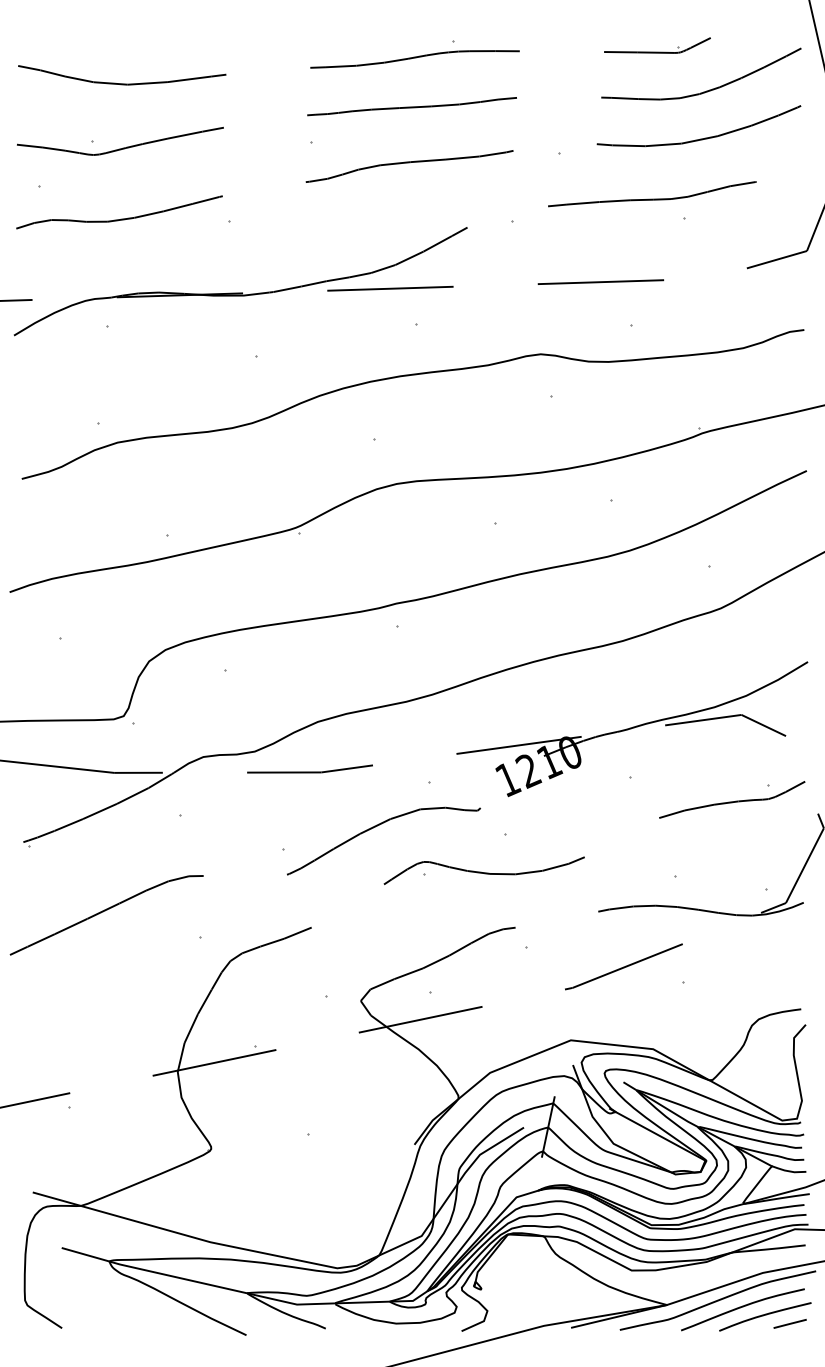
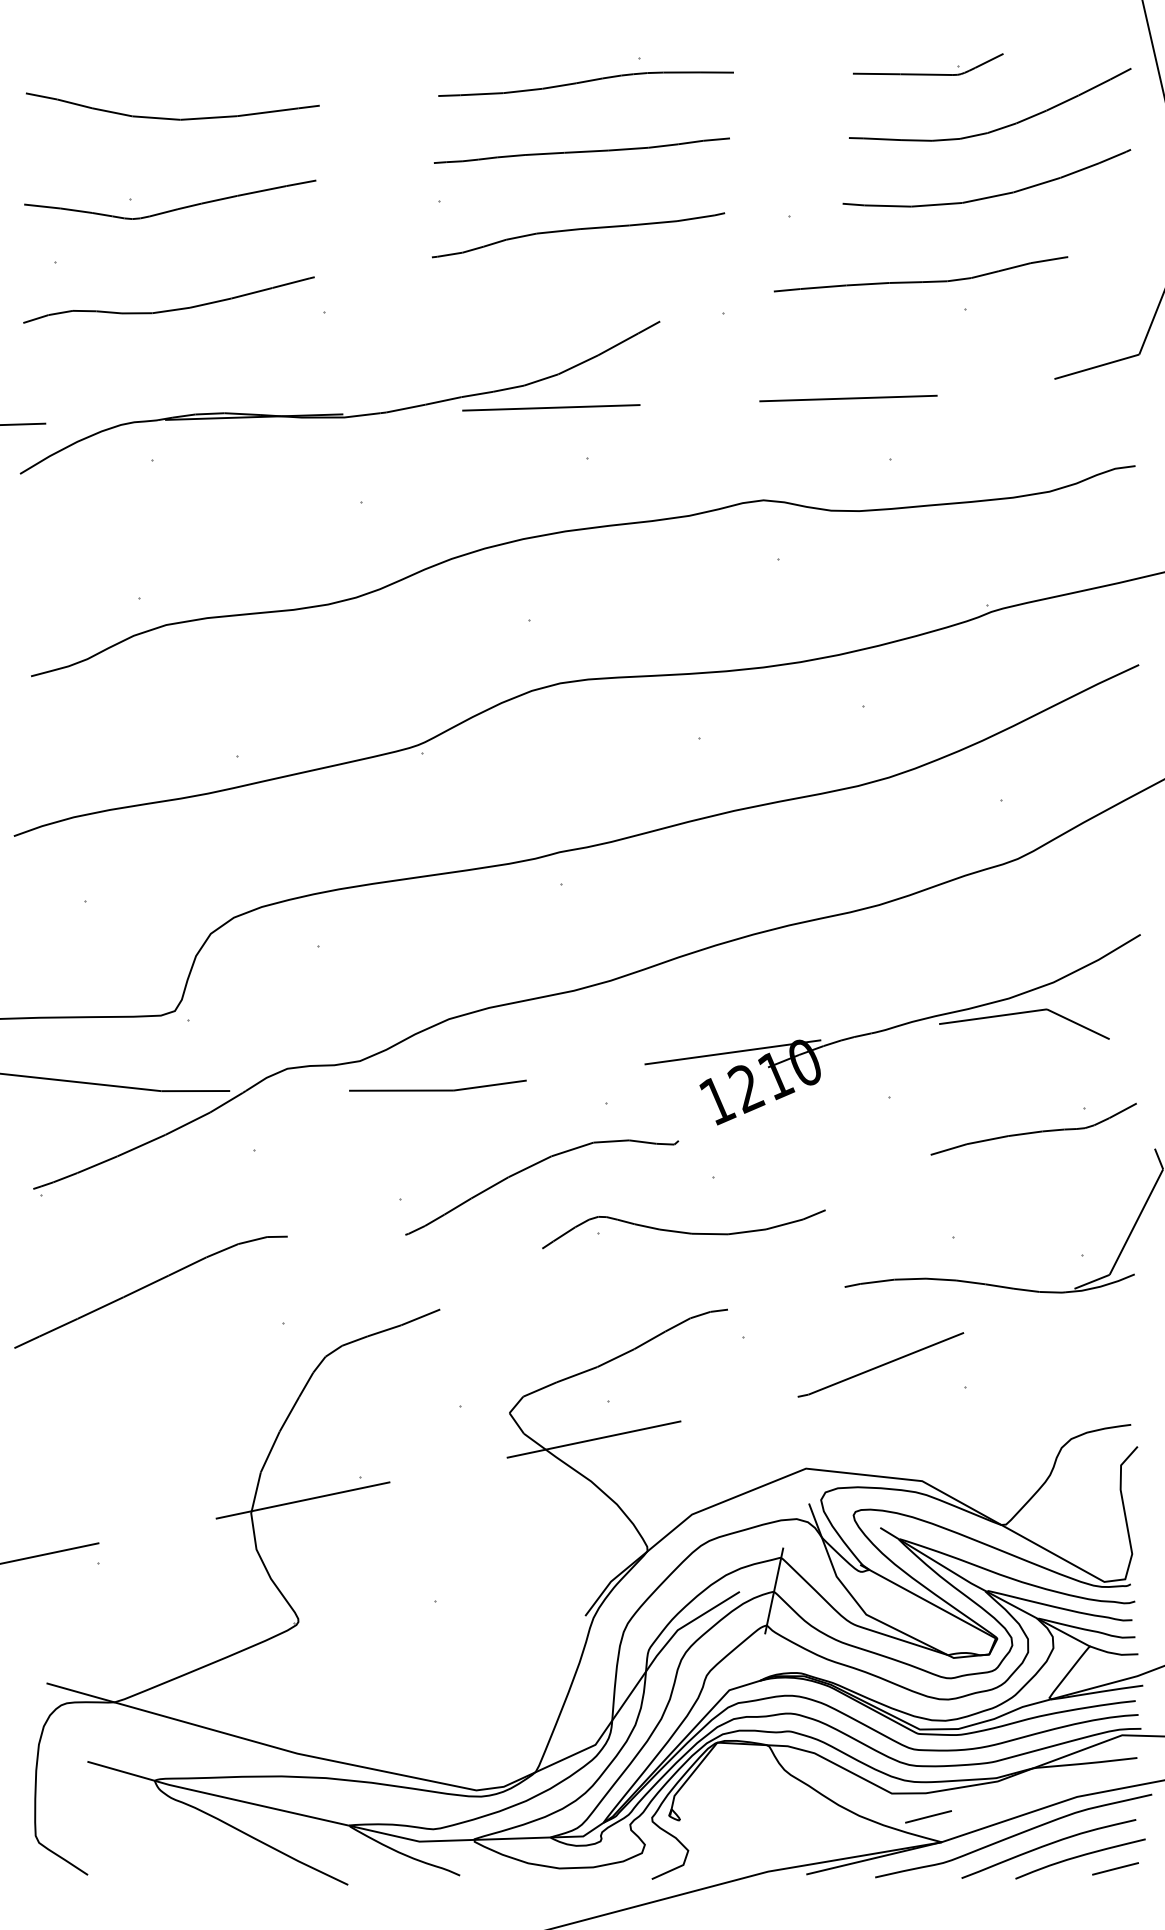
line: (657, 1286) -> (928, 1816), added

